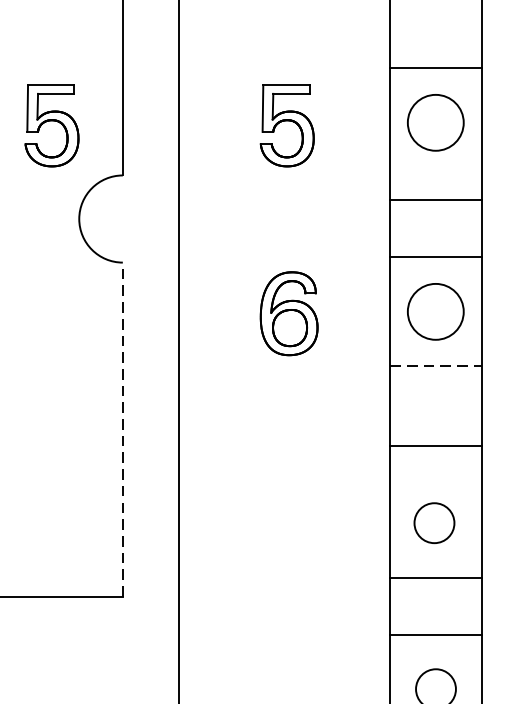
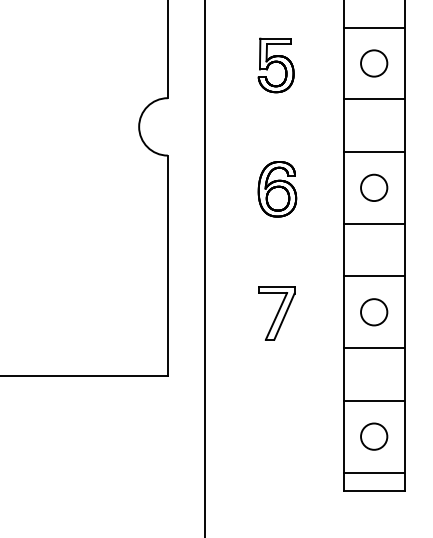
circle: (436, 122) -> (374, 63), size x0.71
part: (50, 125) -> (120, 65), removed
line: (436, 200) -> (374, 99), moved
circle: (436, 311) -> (374, 187), size x0.71
line: (436, 365) -> (374, 223), dashed -> solid
line: (122, 429) -> (167, 265), dashed -> solid
part: (287, 502) -> (276, 313), added
circle: (434, 523) -> (374, 312), moved
line: (436, 578) -> (374, 348), moved

